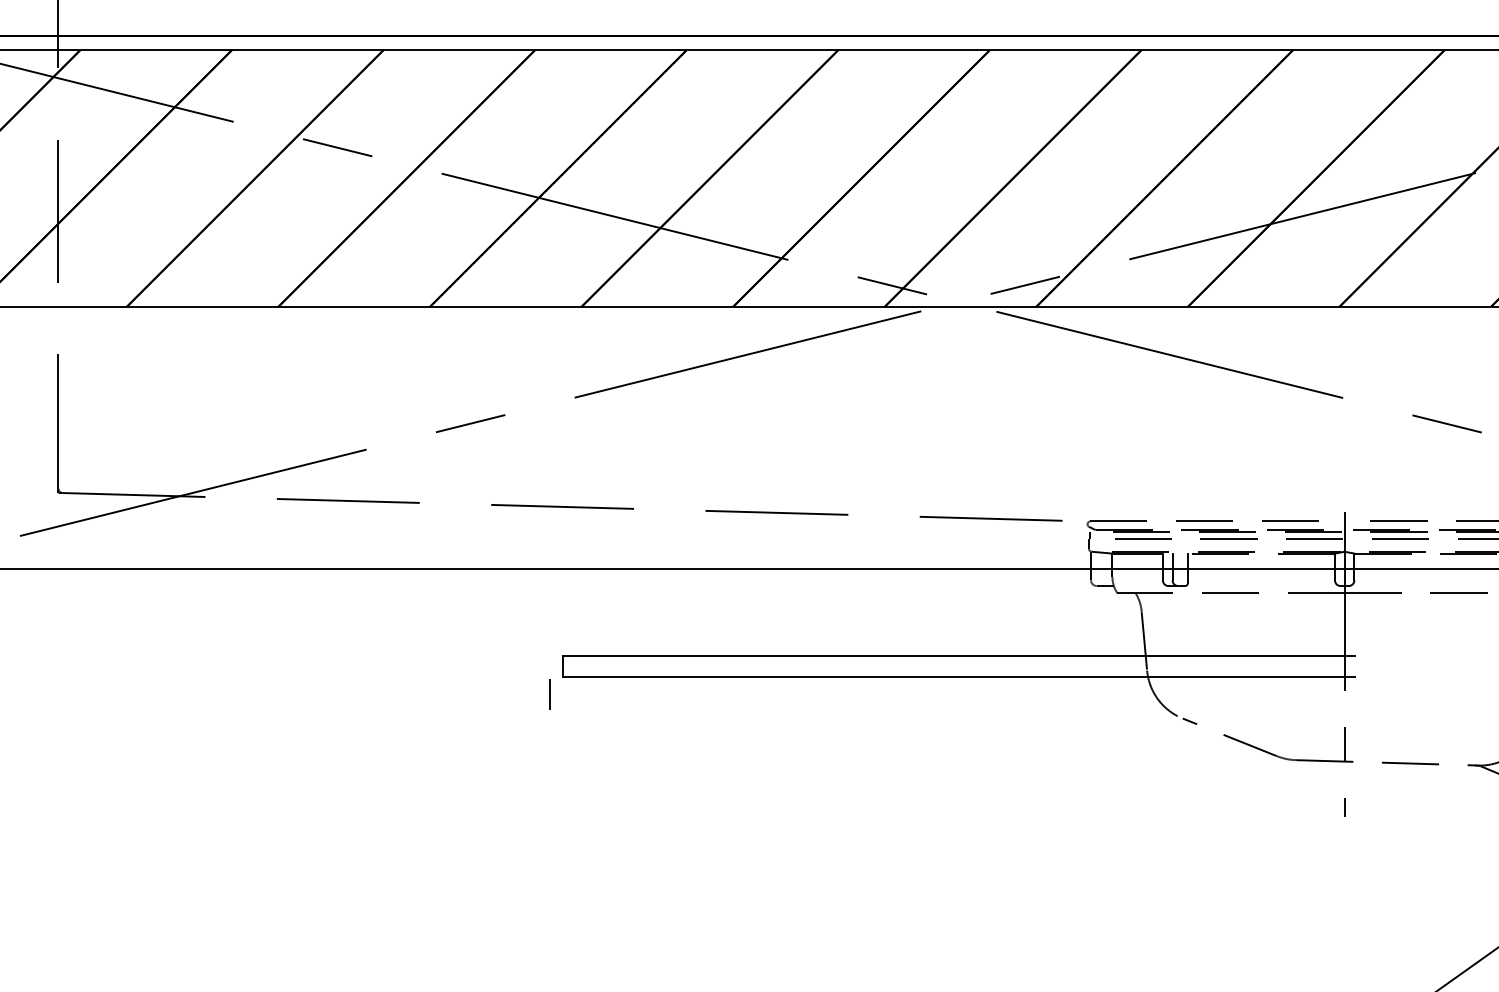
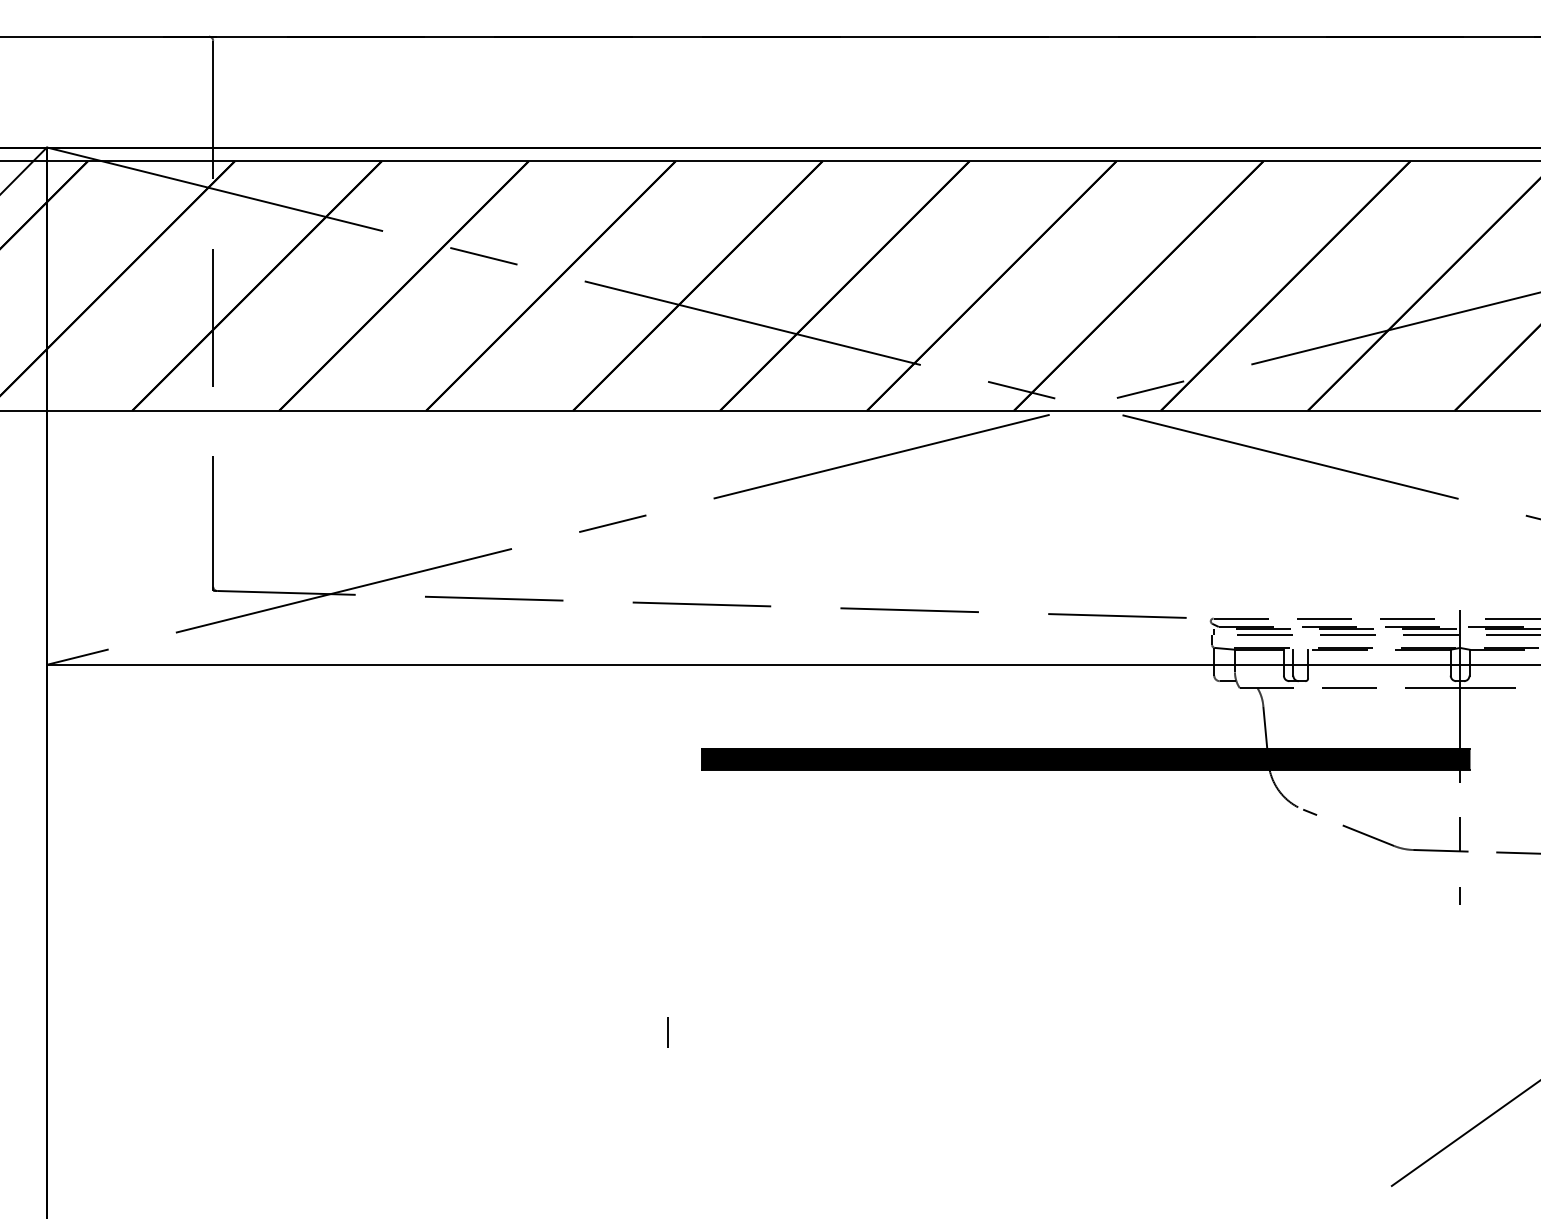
hatch: (958, 665) -> (1085, 758), added
line: (549, 694) -> (667, 1032), moved

